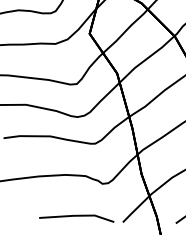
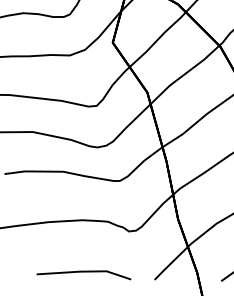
line: (76, 216) -> (83, 272), moved

